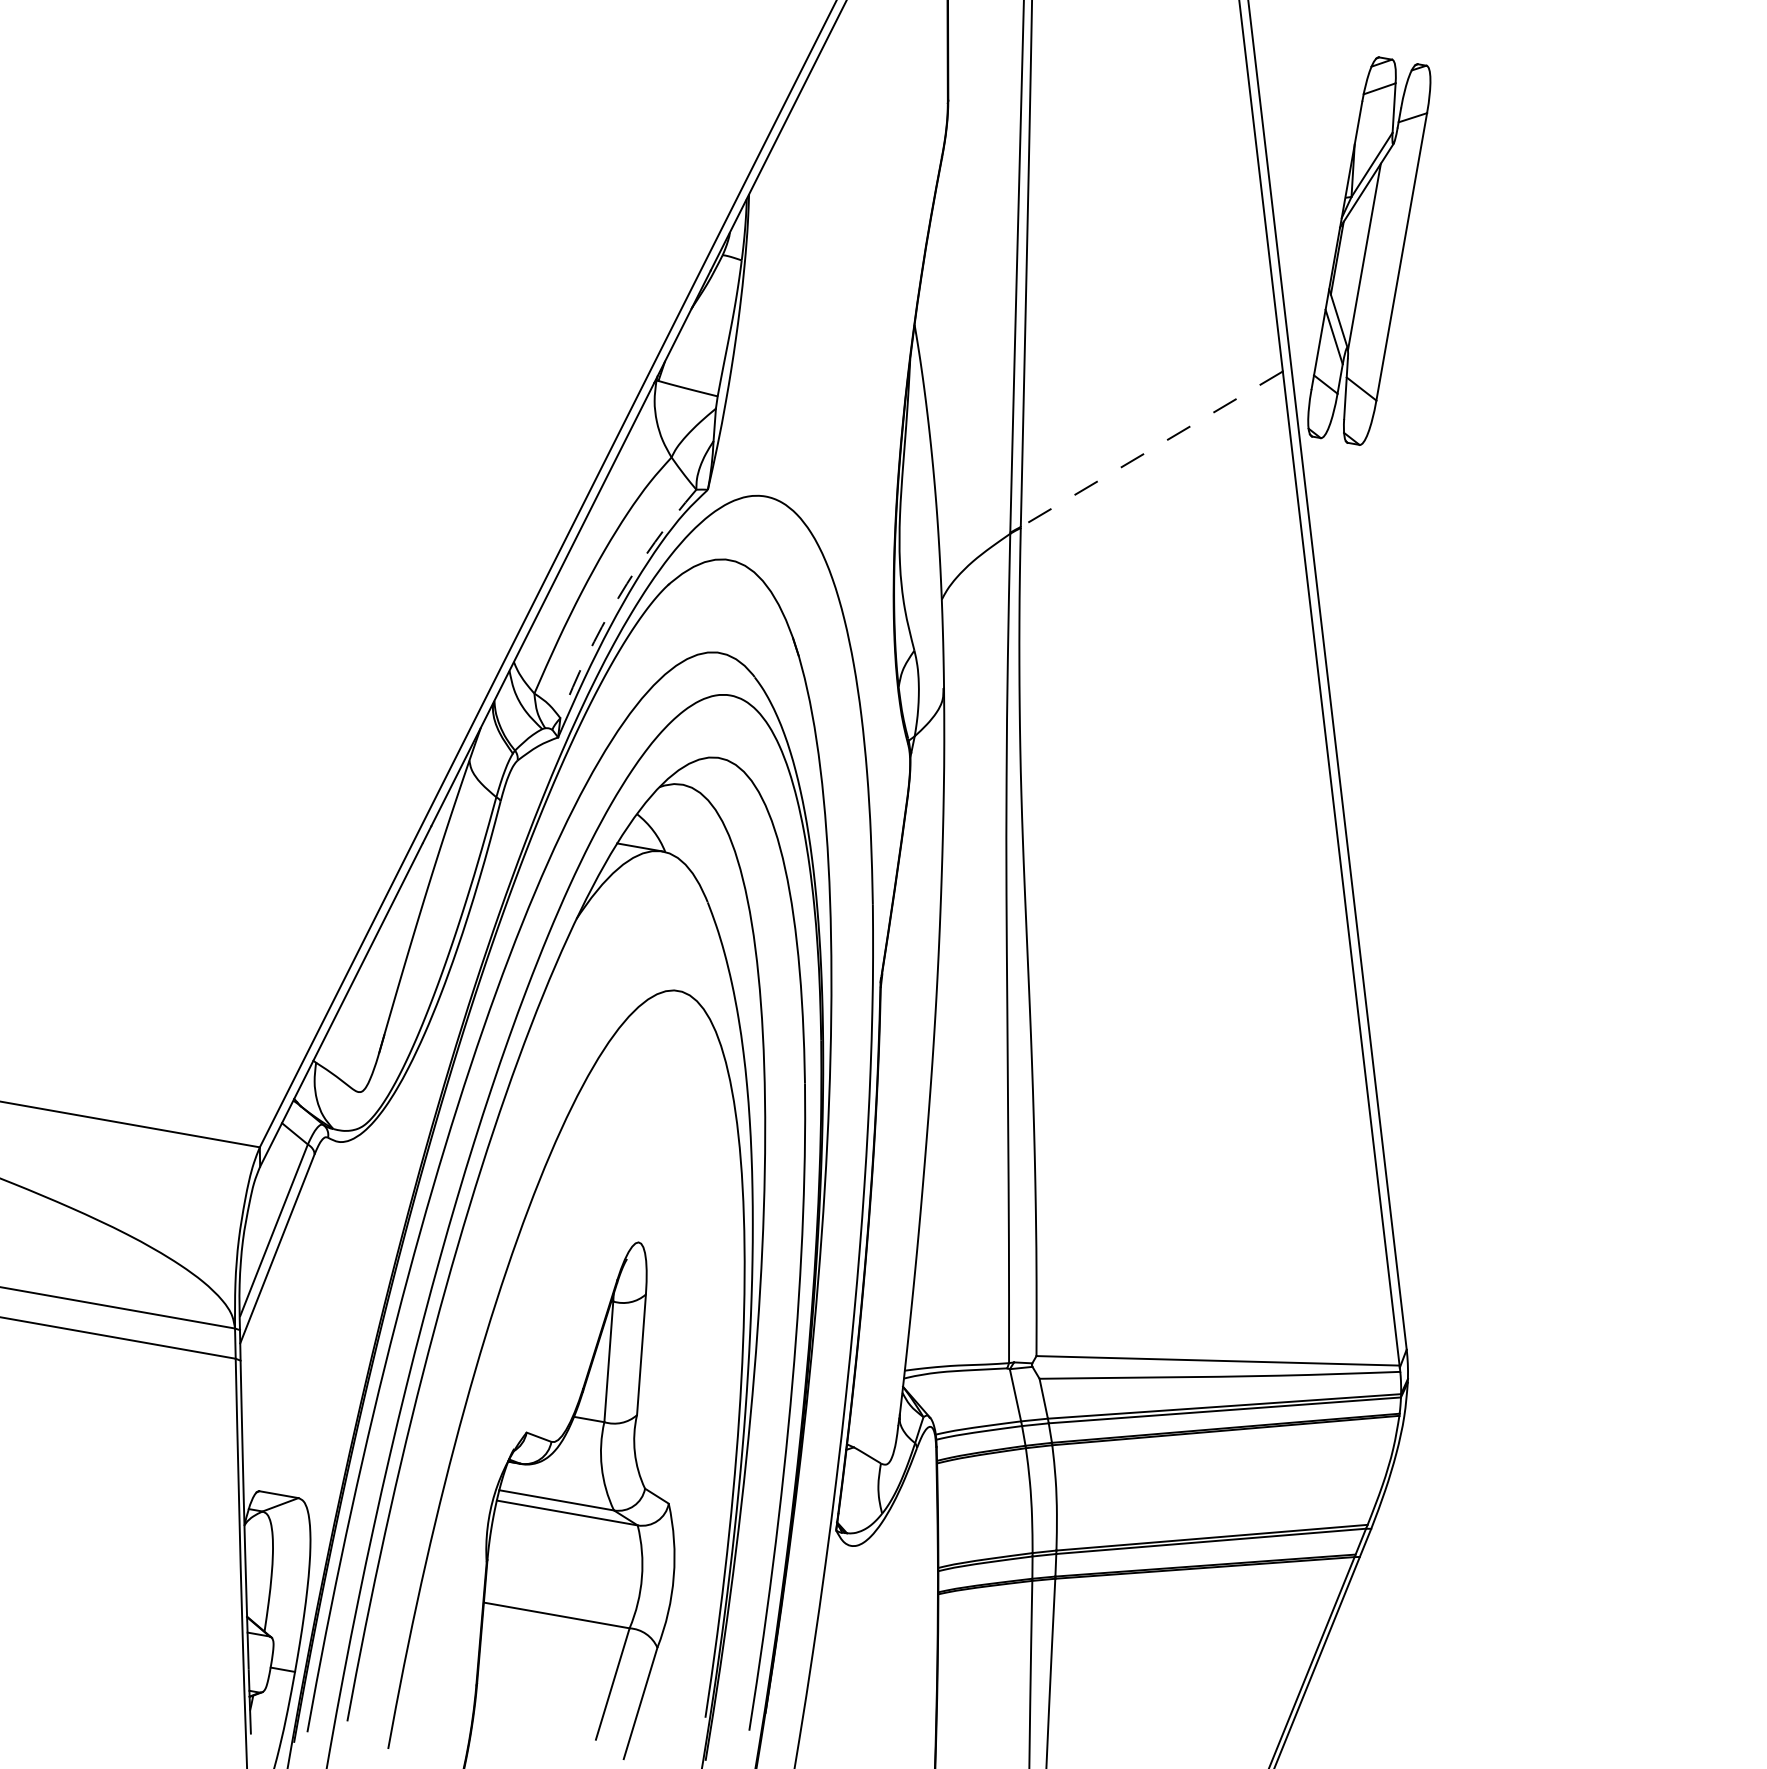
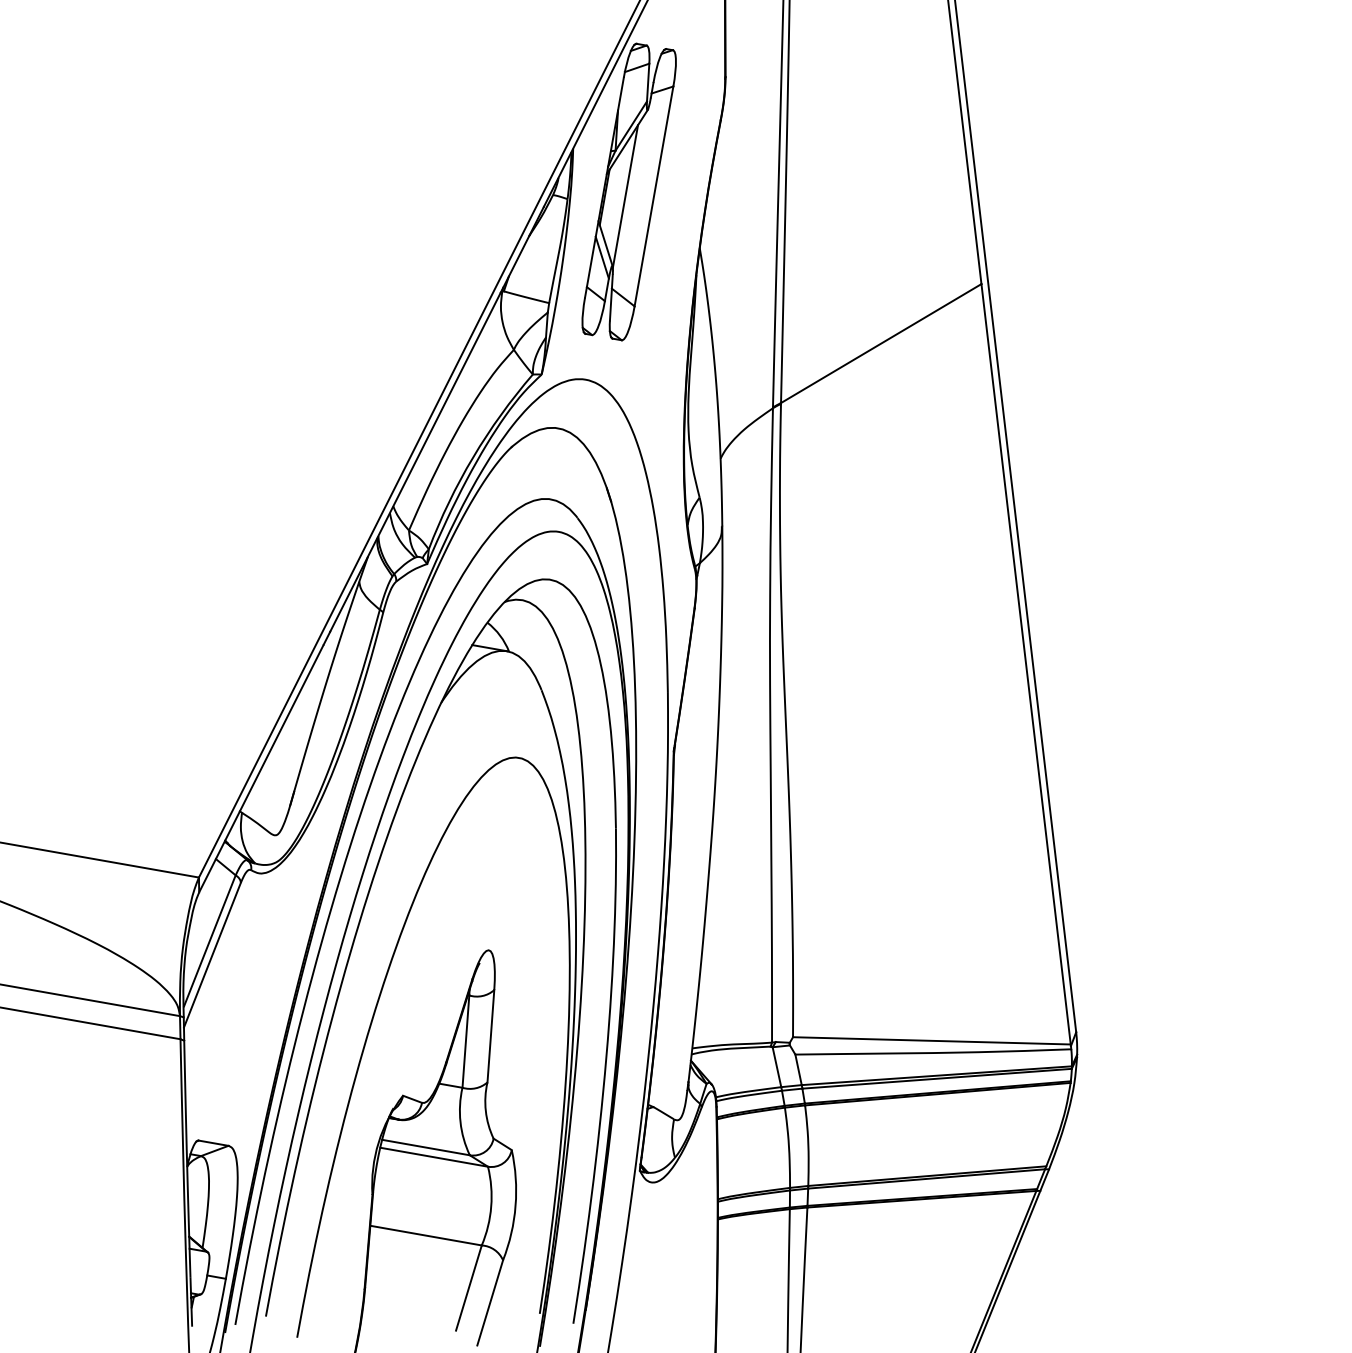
part: (1369, 250) -> (629, 191), moved
line: (1151, 449) -> (880, 343), dashed -> solid
arc: (618, 598) -> (473, 457), dashed -> solid

